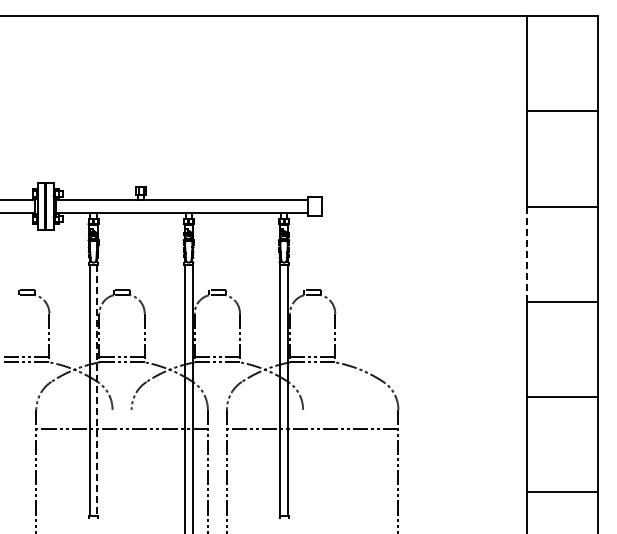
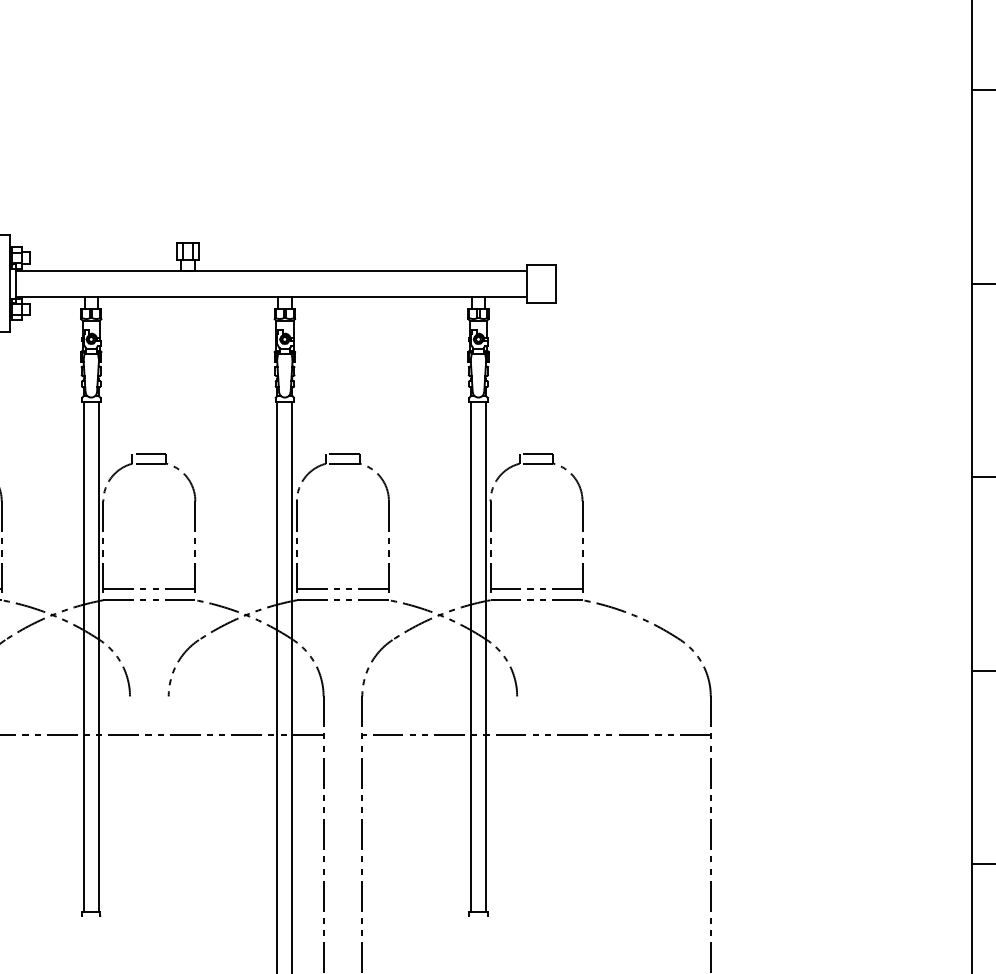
line: (527, 254) -> (973, 381), dashed -> solid
line: (97, 390) -> (99, 657), dashed -> solid

